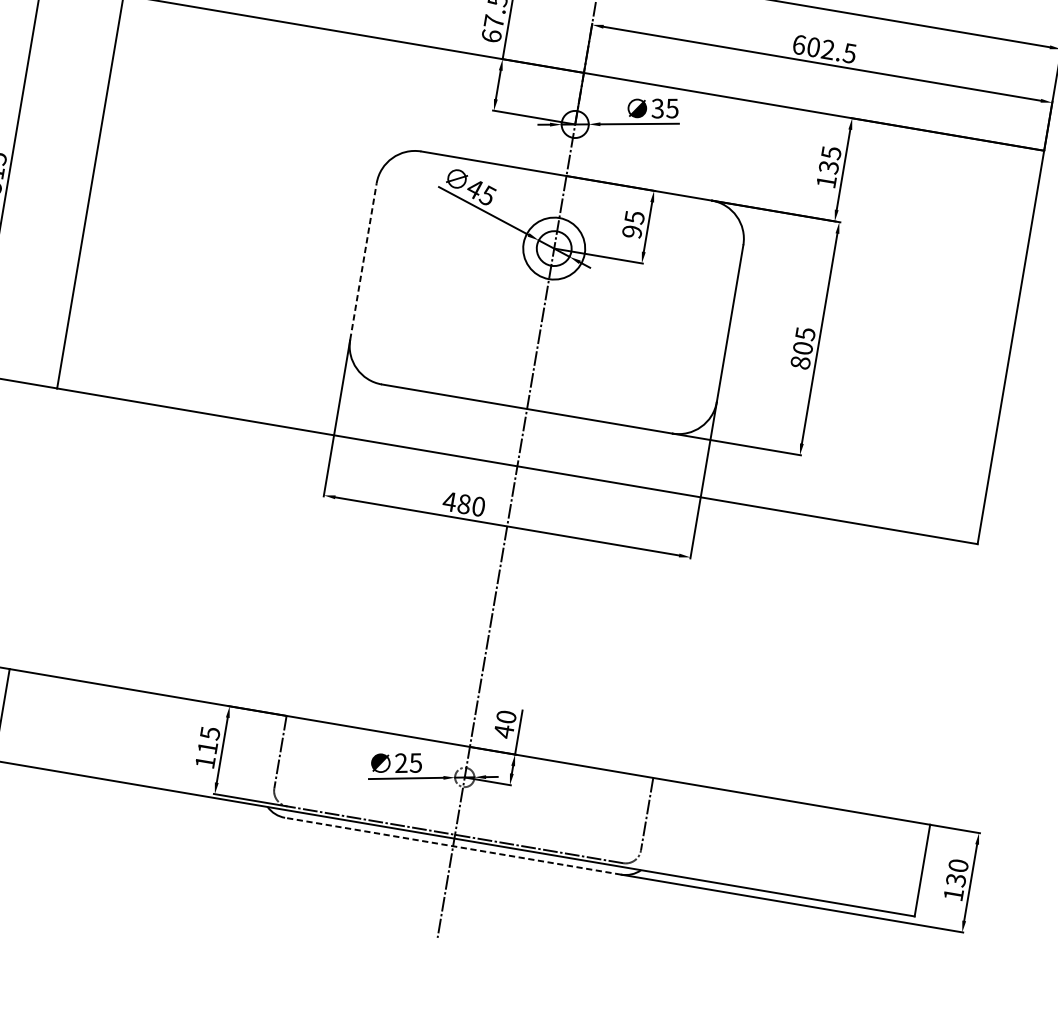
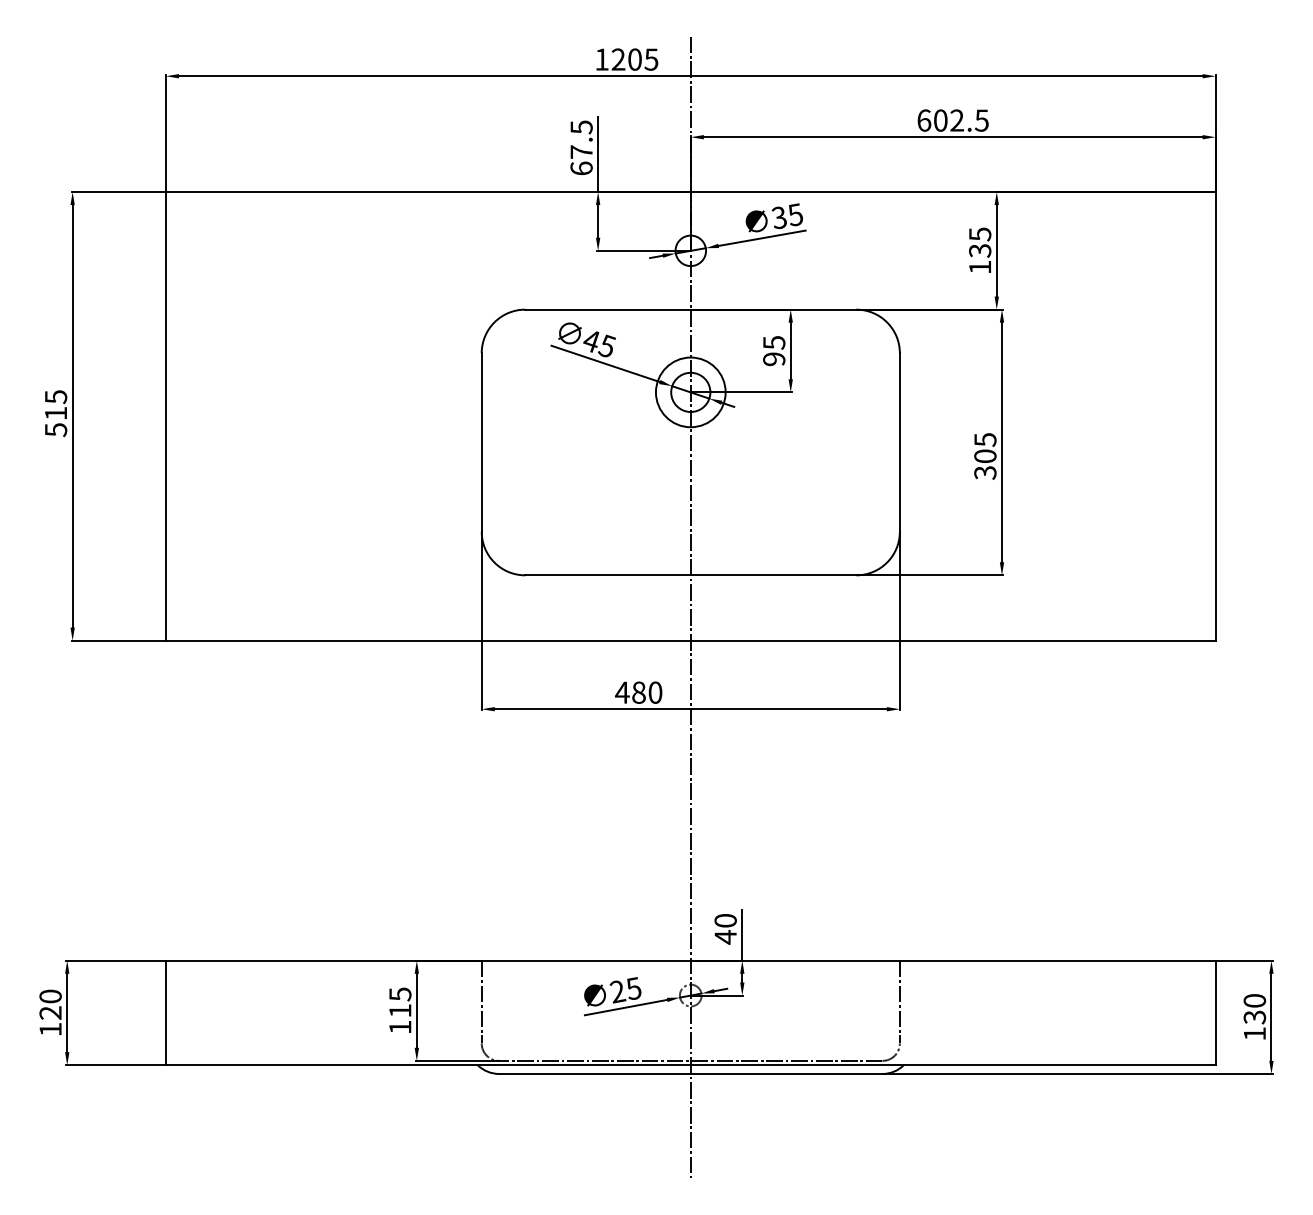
line: (363, 261) -> (481, 442), dashed -> solid
text: (800, 362) -> (985, 472), 805 -> 305
line: (452, 845) -> (690, 1073), dashed -> solid

